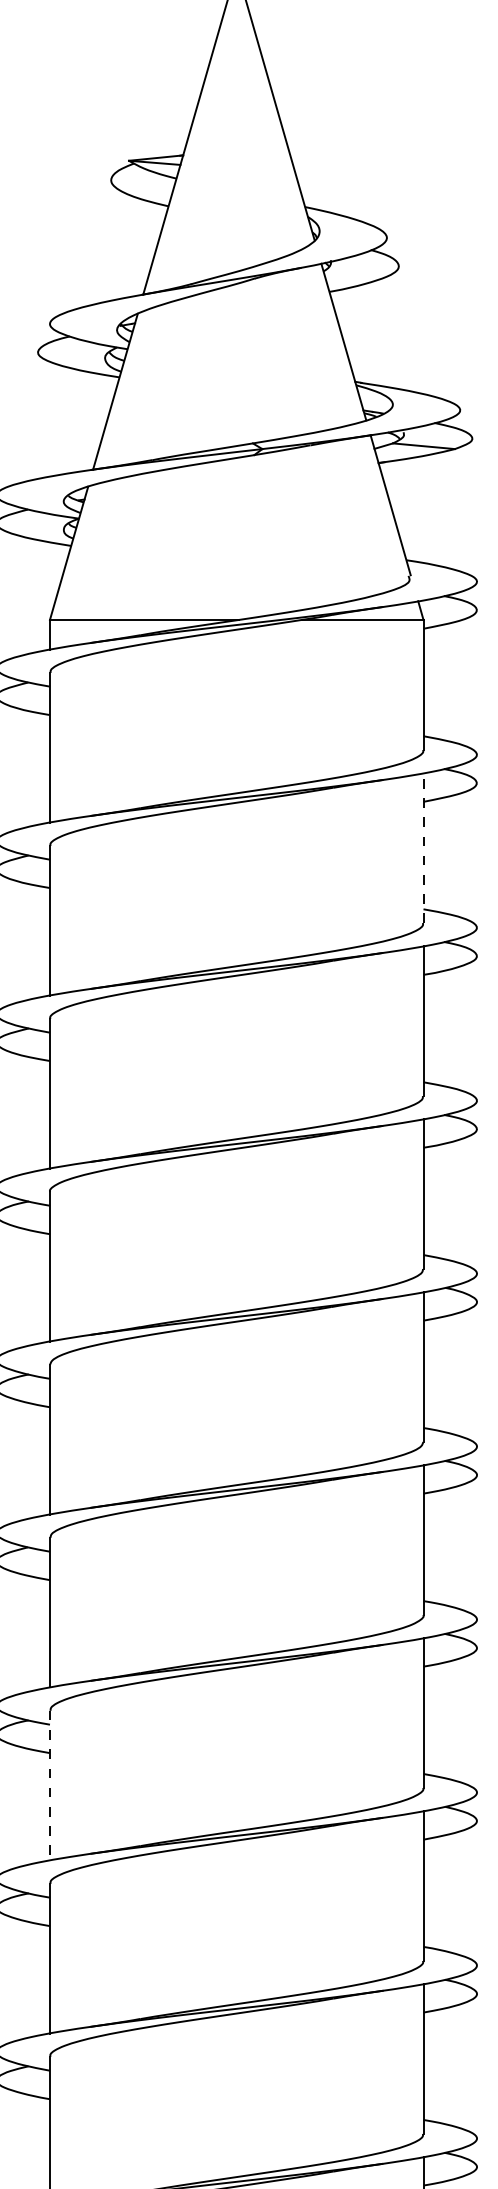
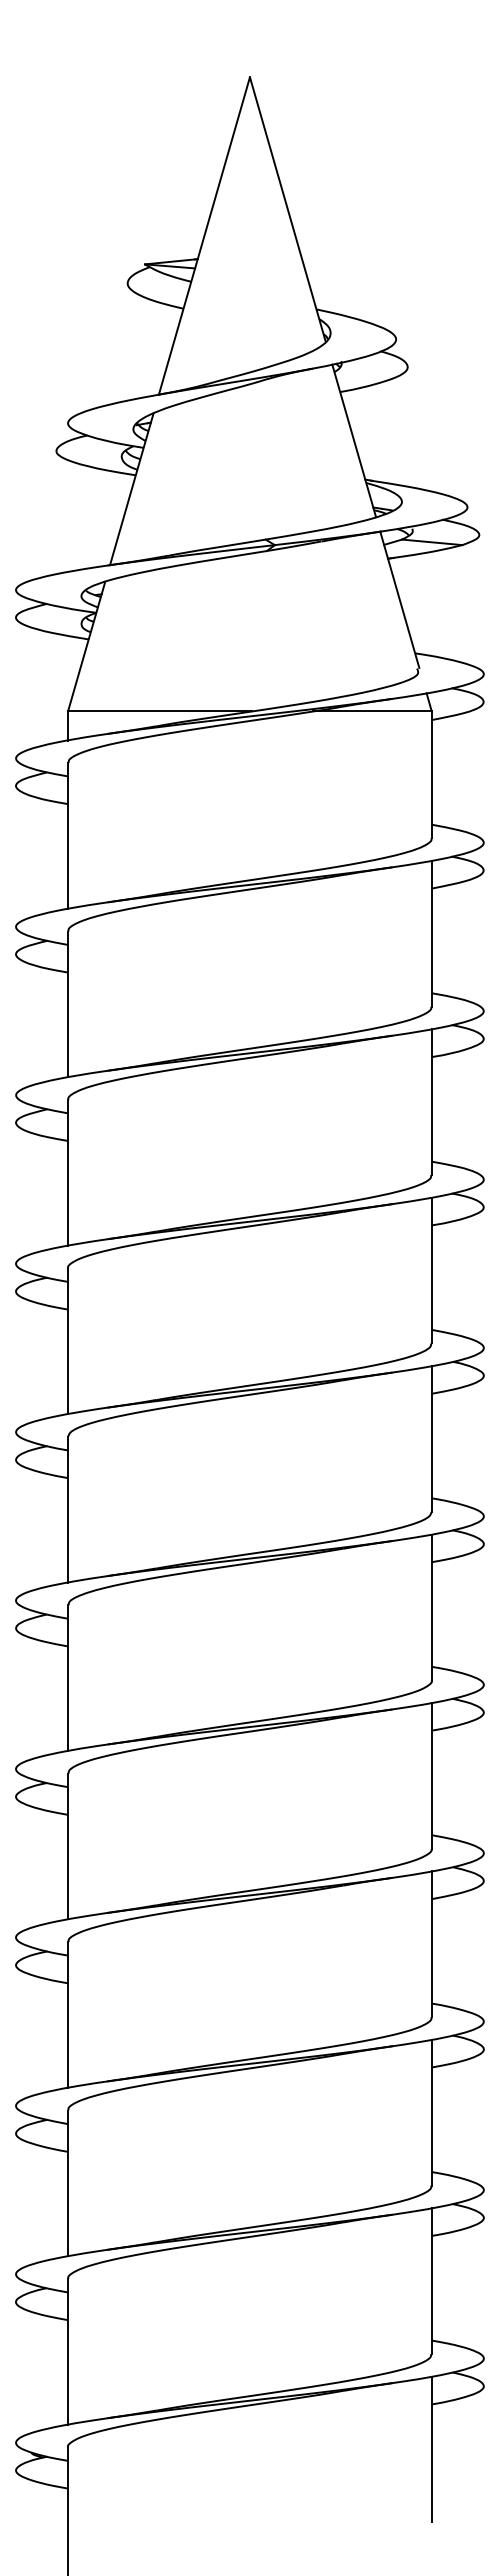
line: (423, 847) -> (431, 933), dashed -> solid
line: (50, 1785) -> (68, 1846), dashed -> solid

